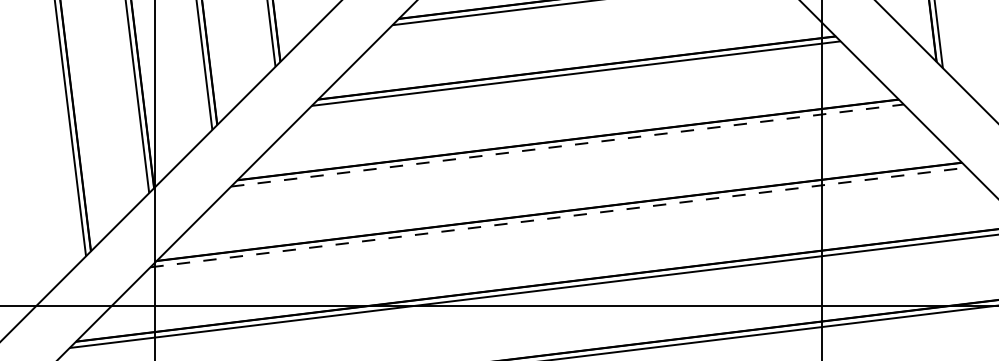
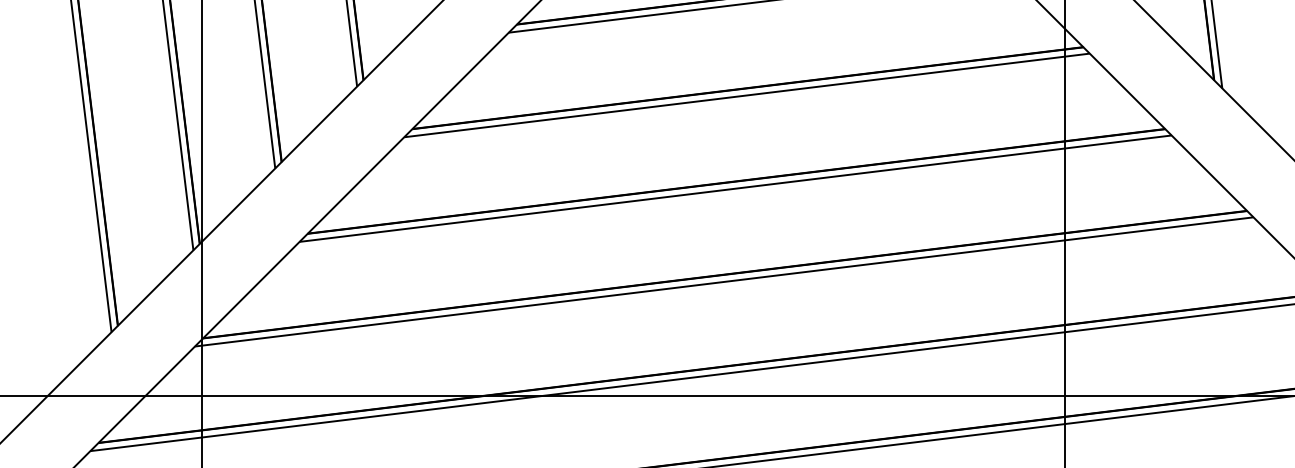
line: (568, 145) -> (736, 188), dashed -> solid
line: (558, 217) -> (724, 281), dashed -> solid

